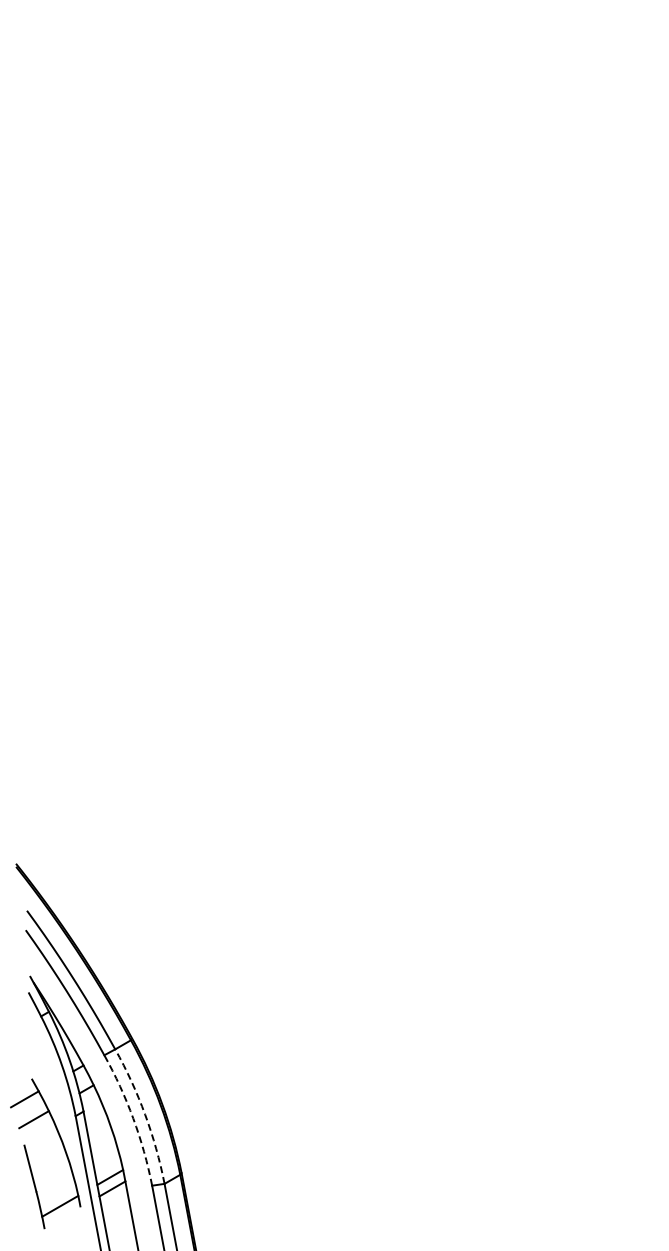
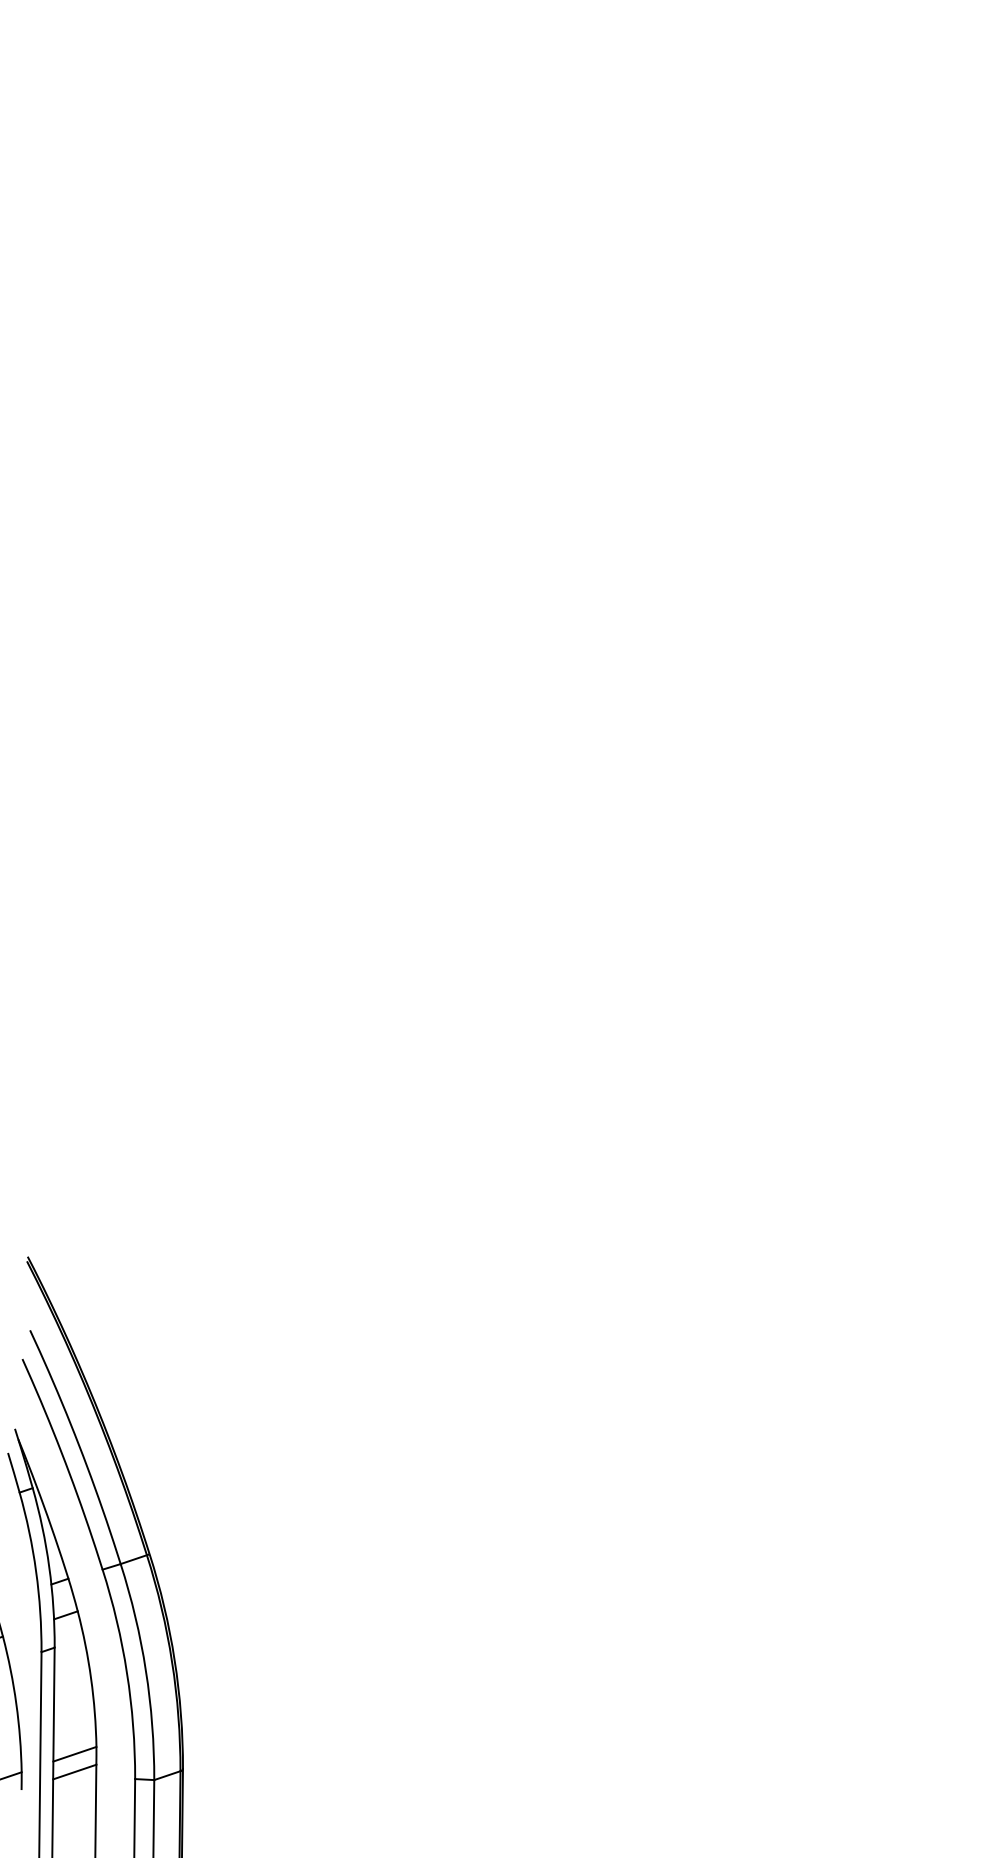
arc: (145, 1114) -> (146, 1670), dashed -> solid
arc: (133, 1118) -> (127, 1672), dashed -> solid

